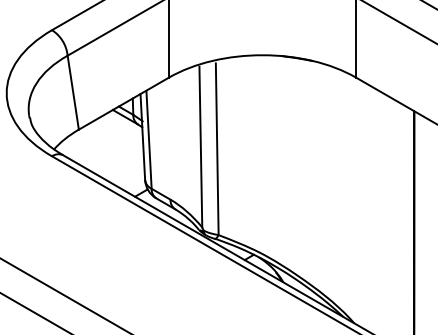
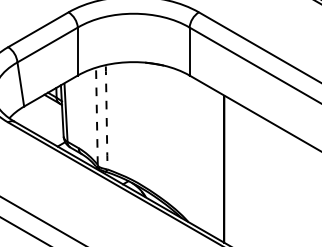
line: (200, 146) -> (96, 116), solid -> dashed
line: (216, 149) -> (106, 118), solid -> dashed

